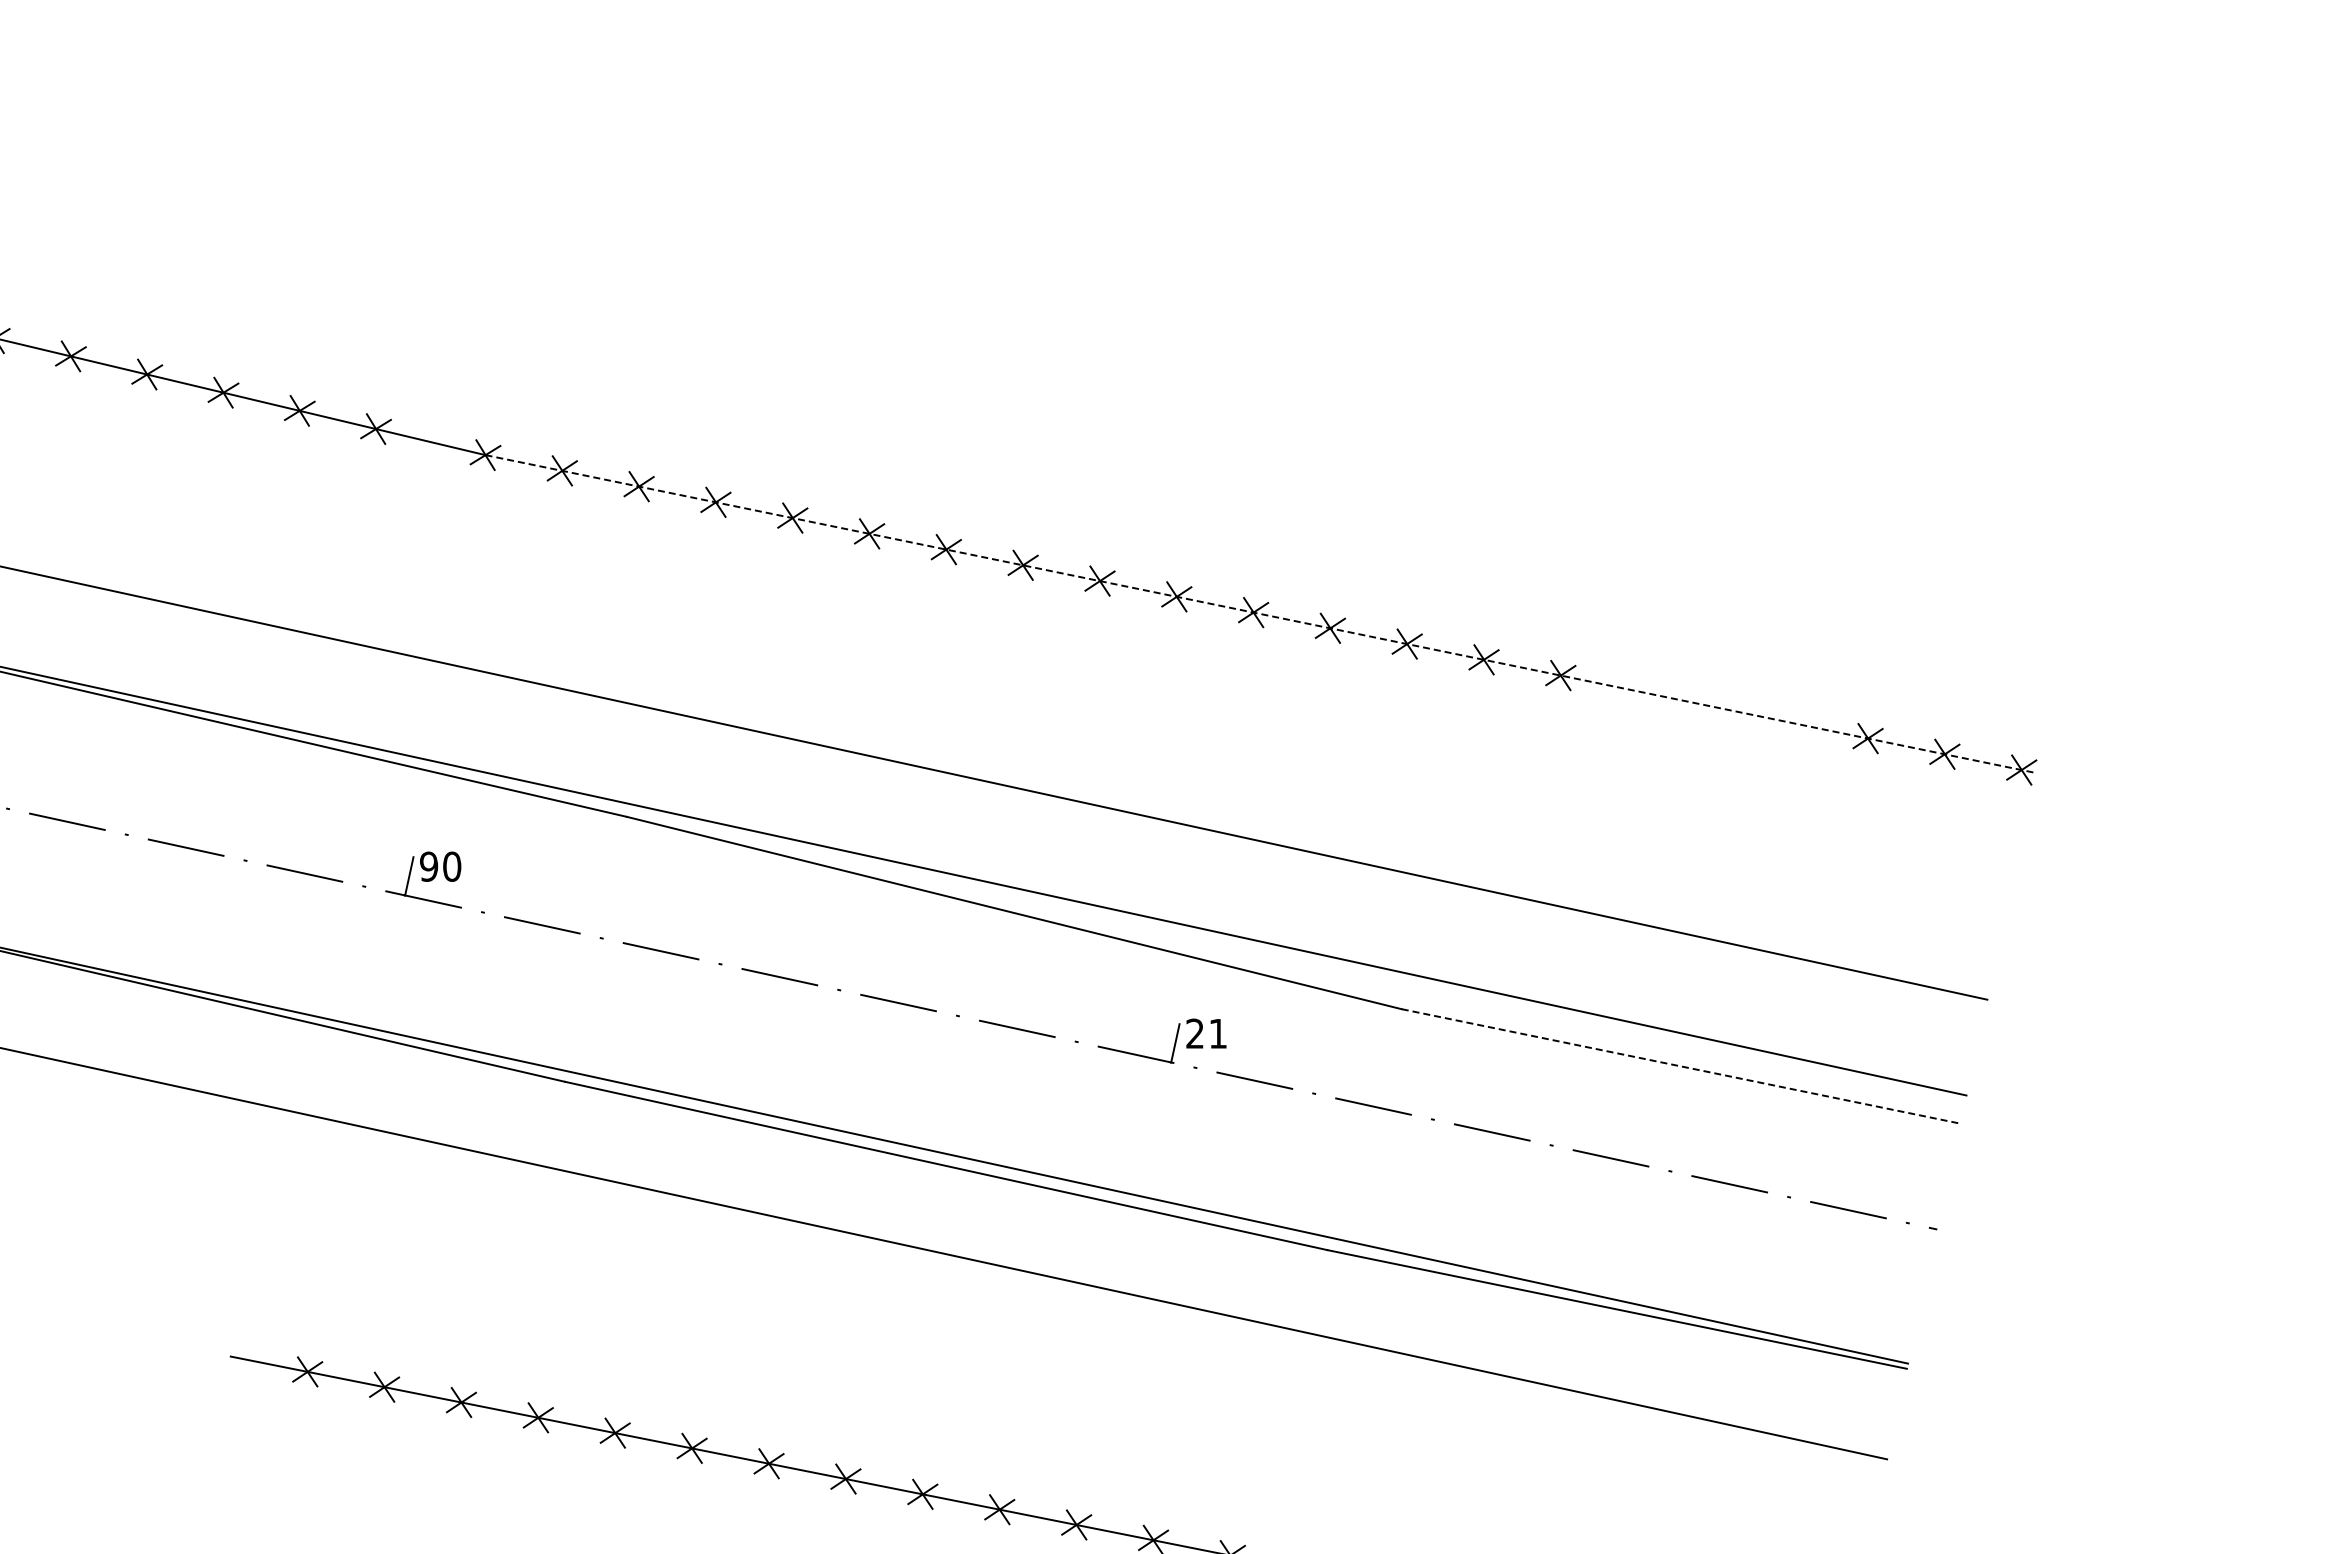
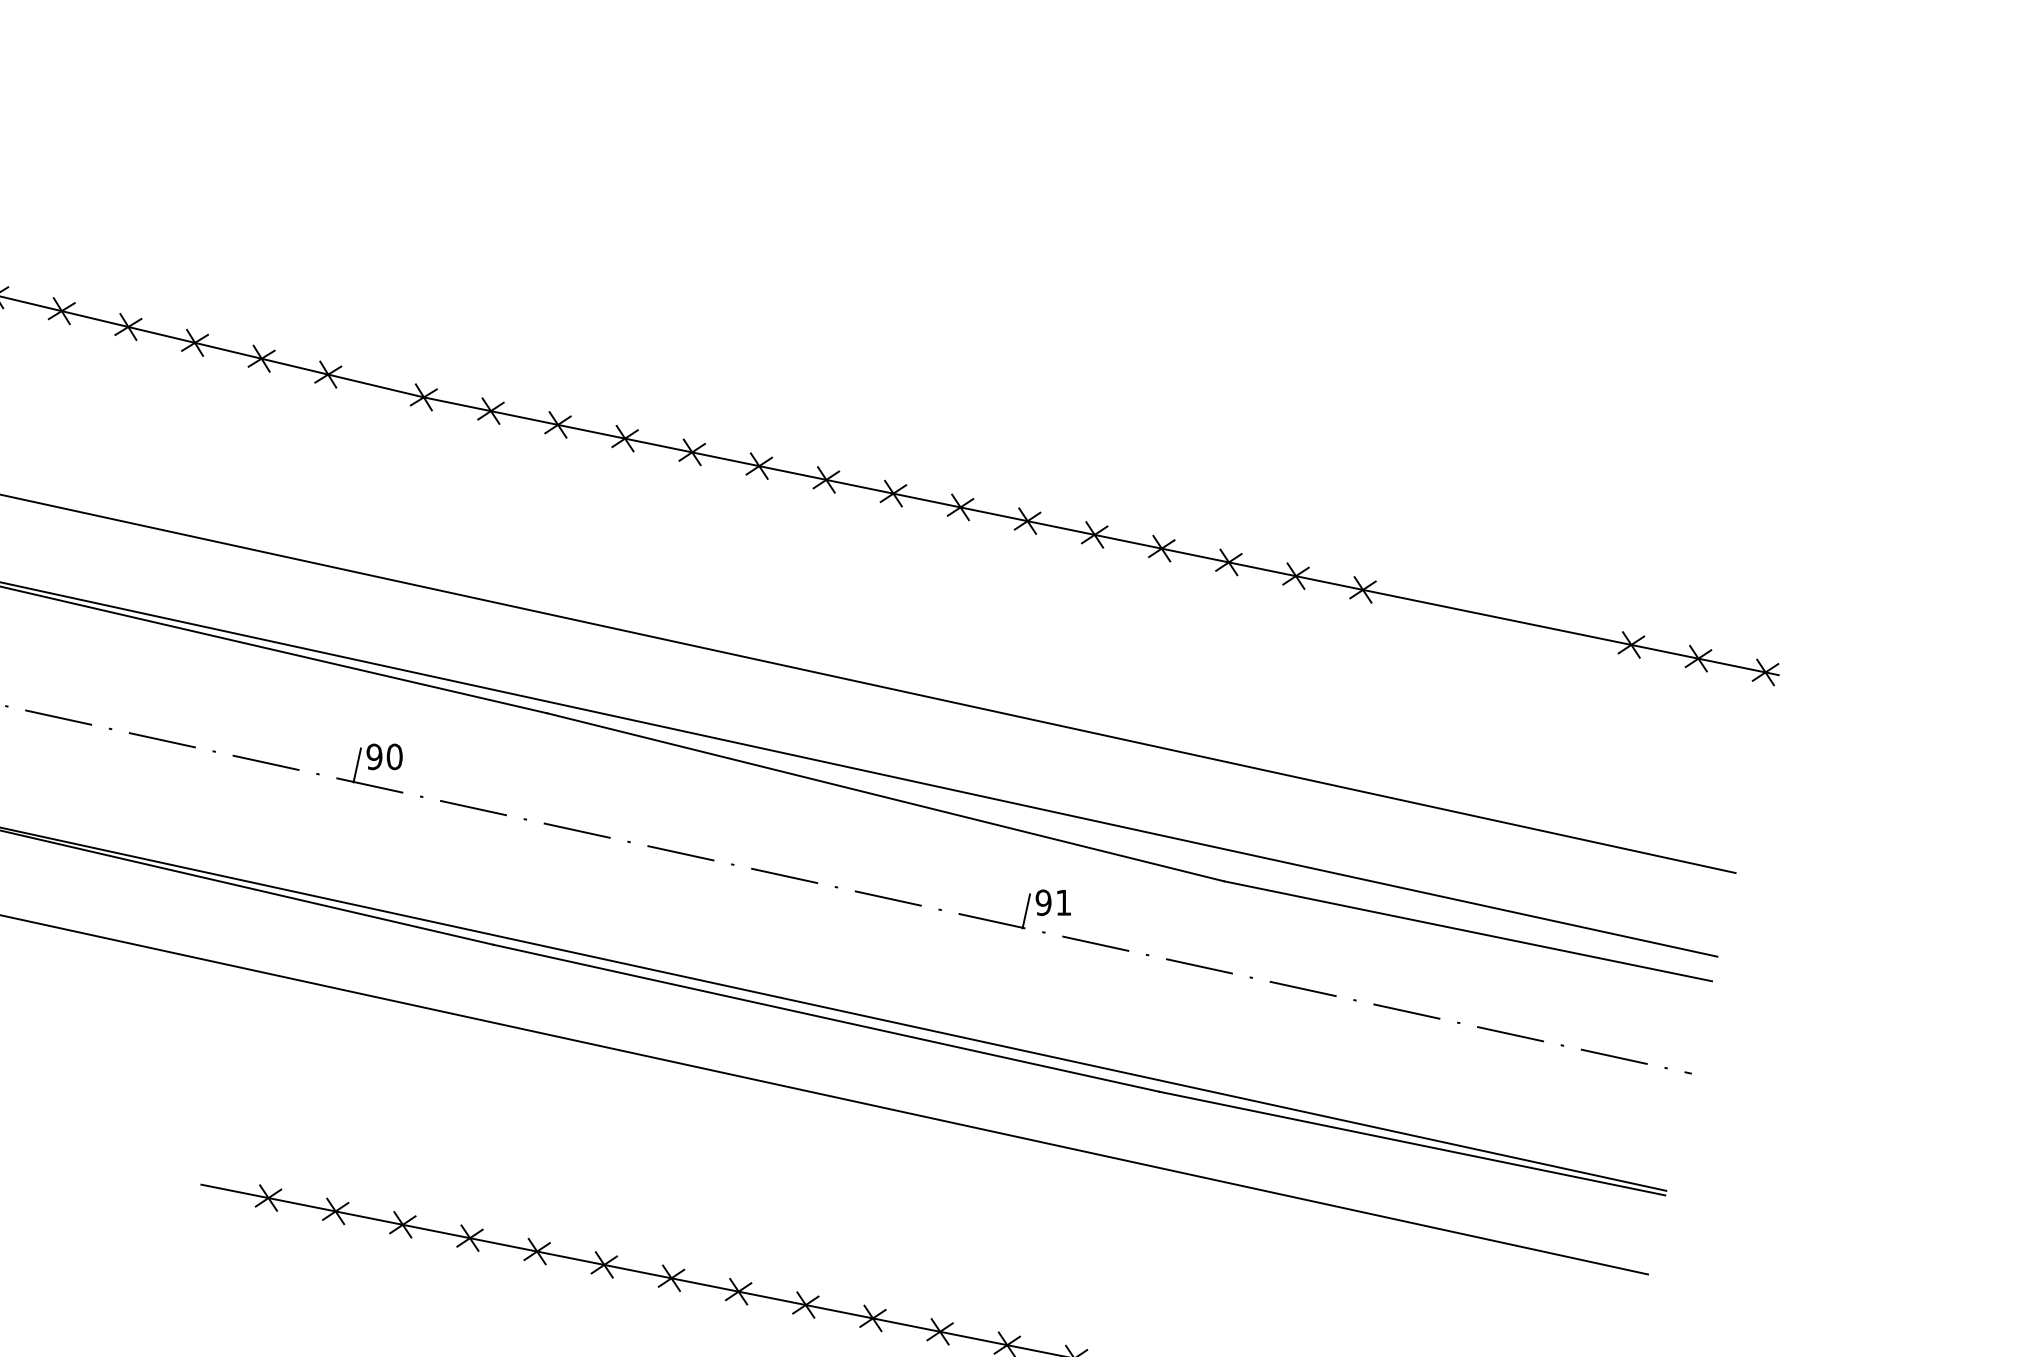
line: (1261, 614) -> (1101, 536), dashed -> solid
text: (1195, 1033) -> (1043, 902), 21 -> 91
line: (1681, 1066) -> (1468, 931), dashed -> solid

